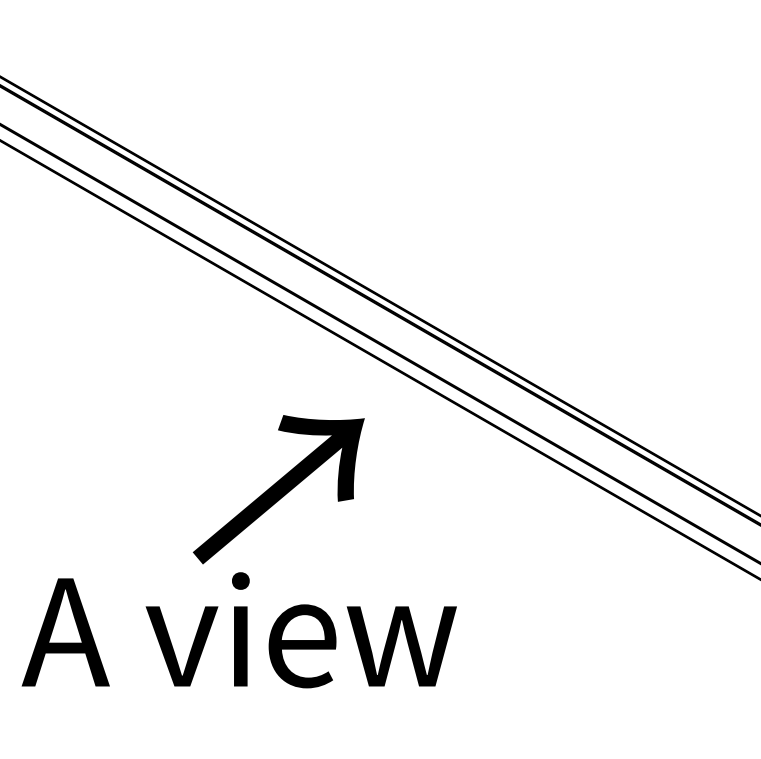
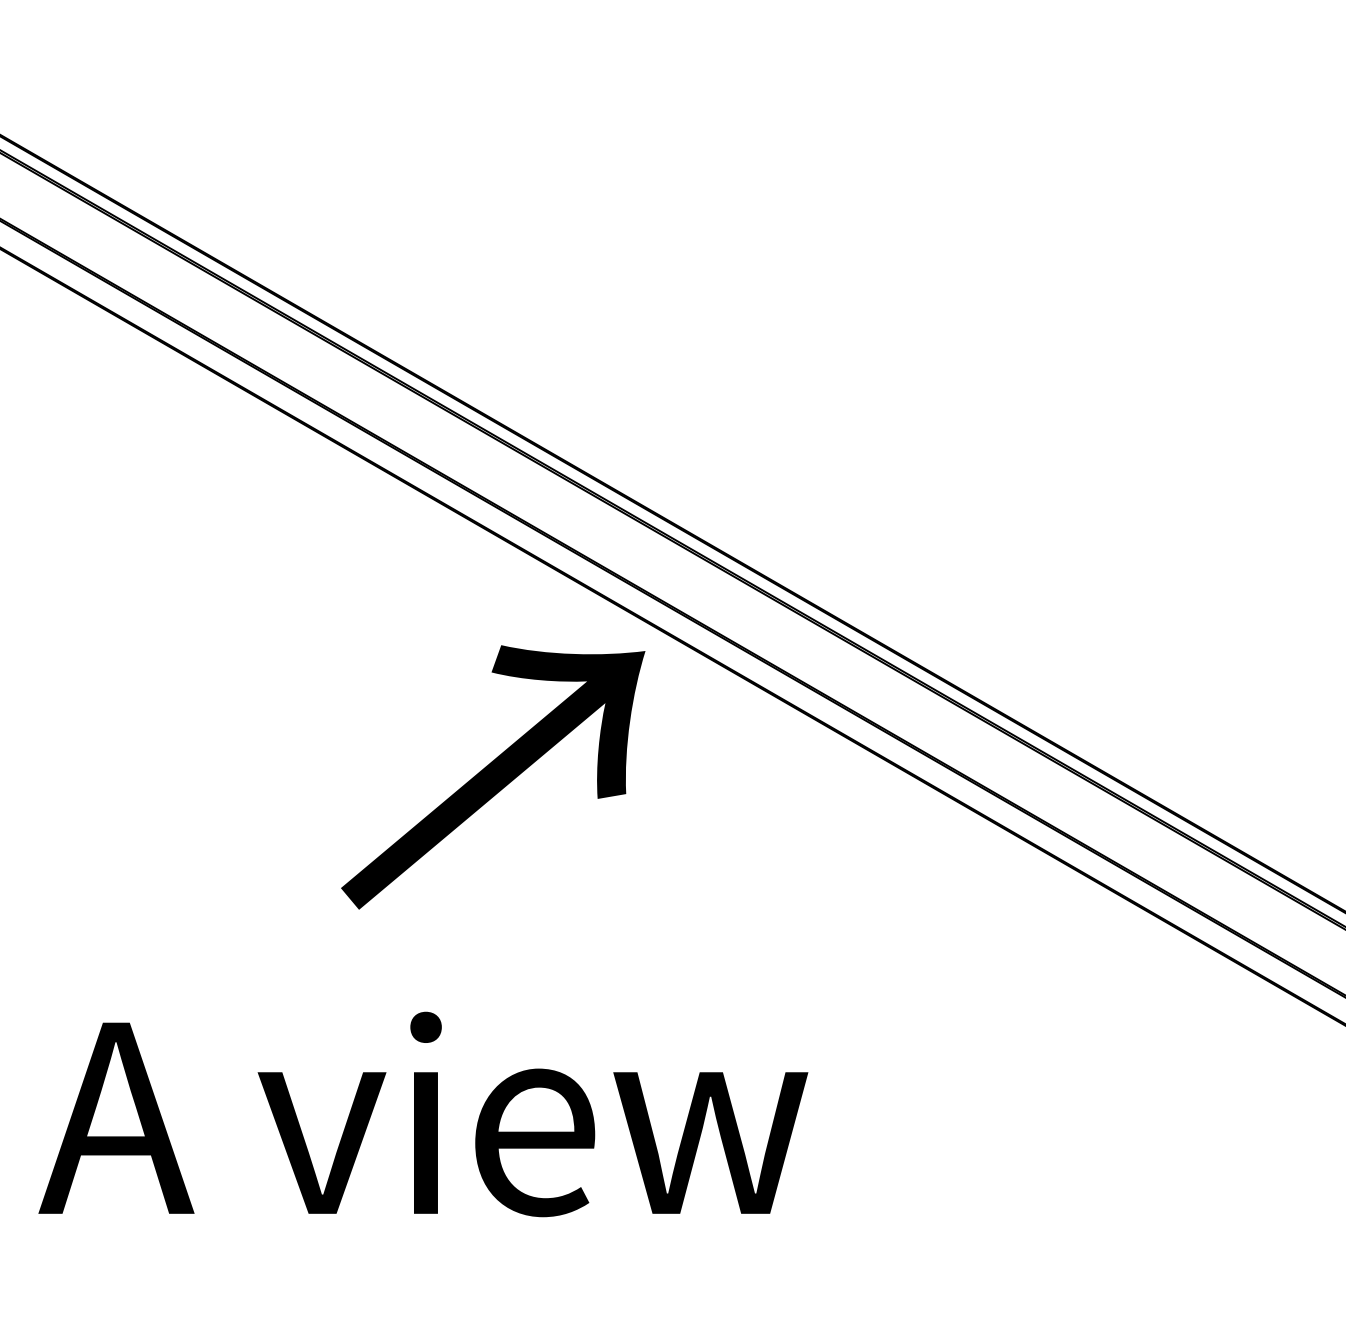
text: (278, 489) -> (492, 777), moved

